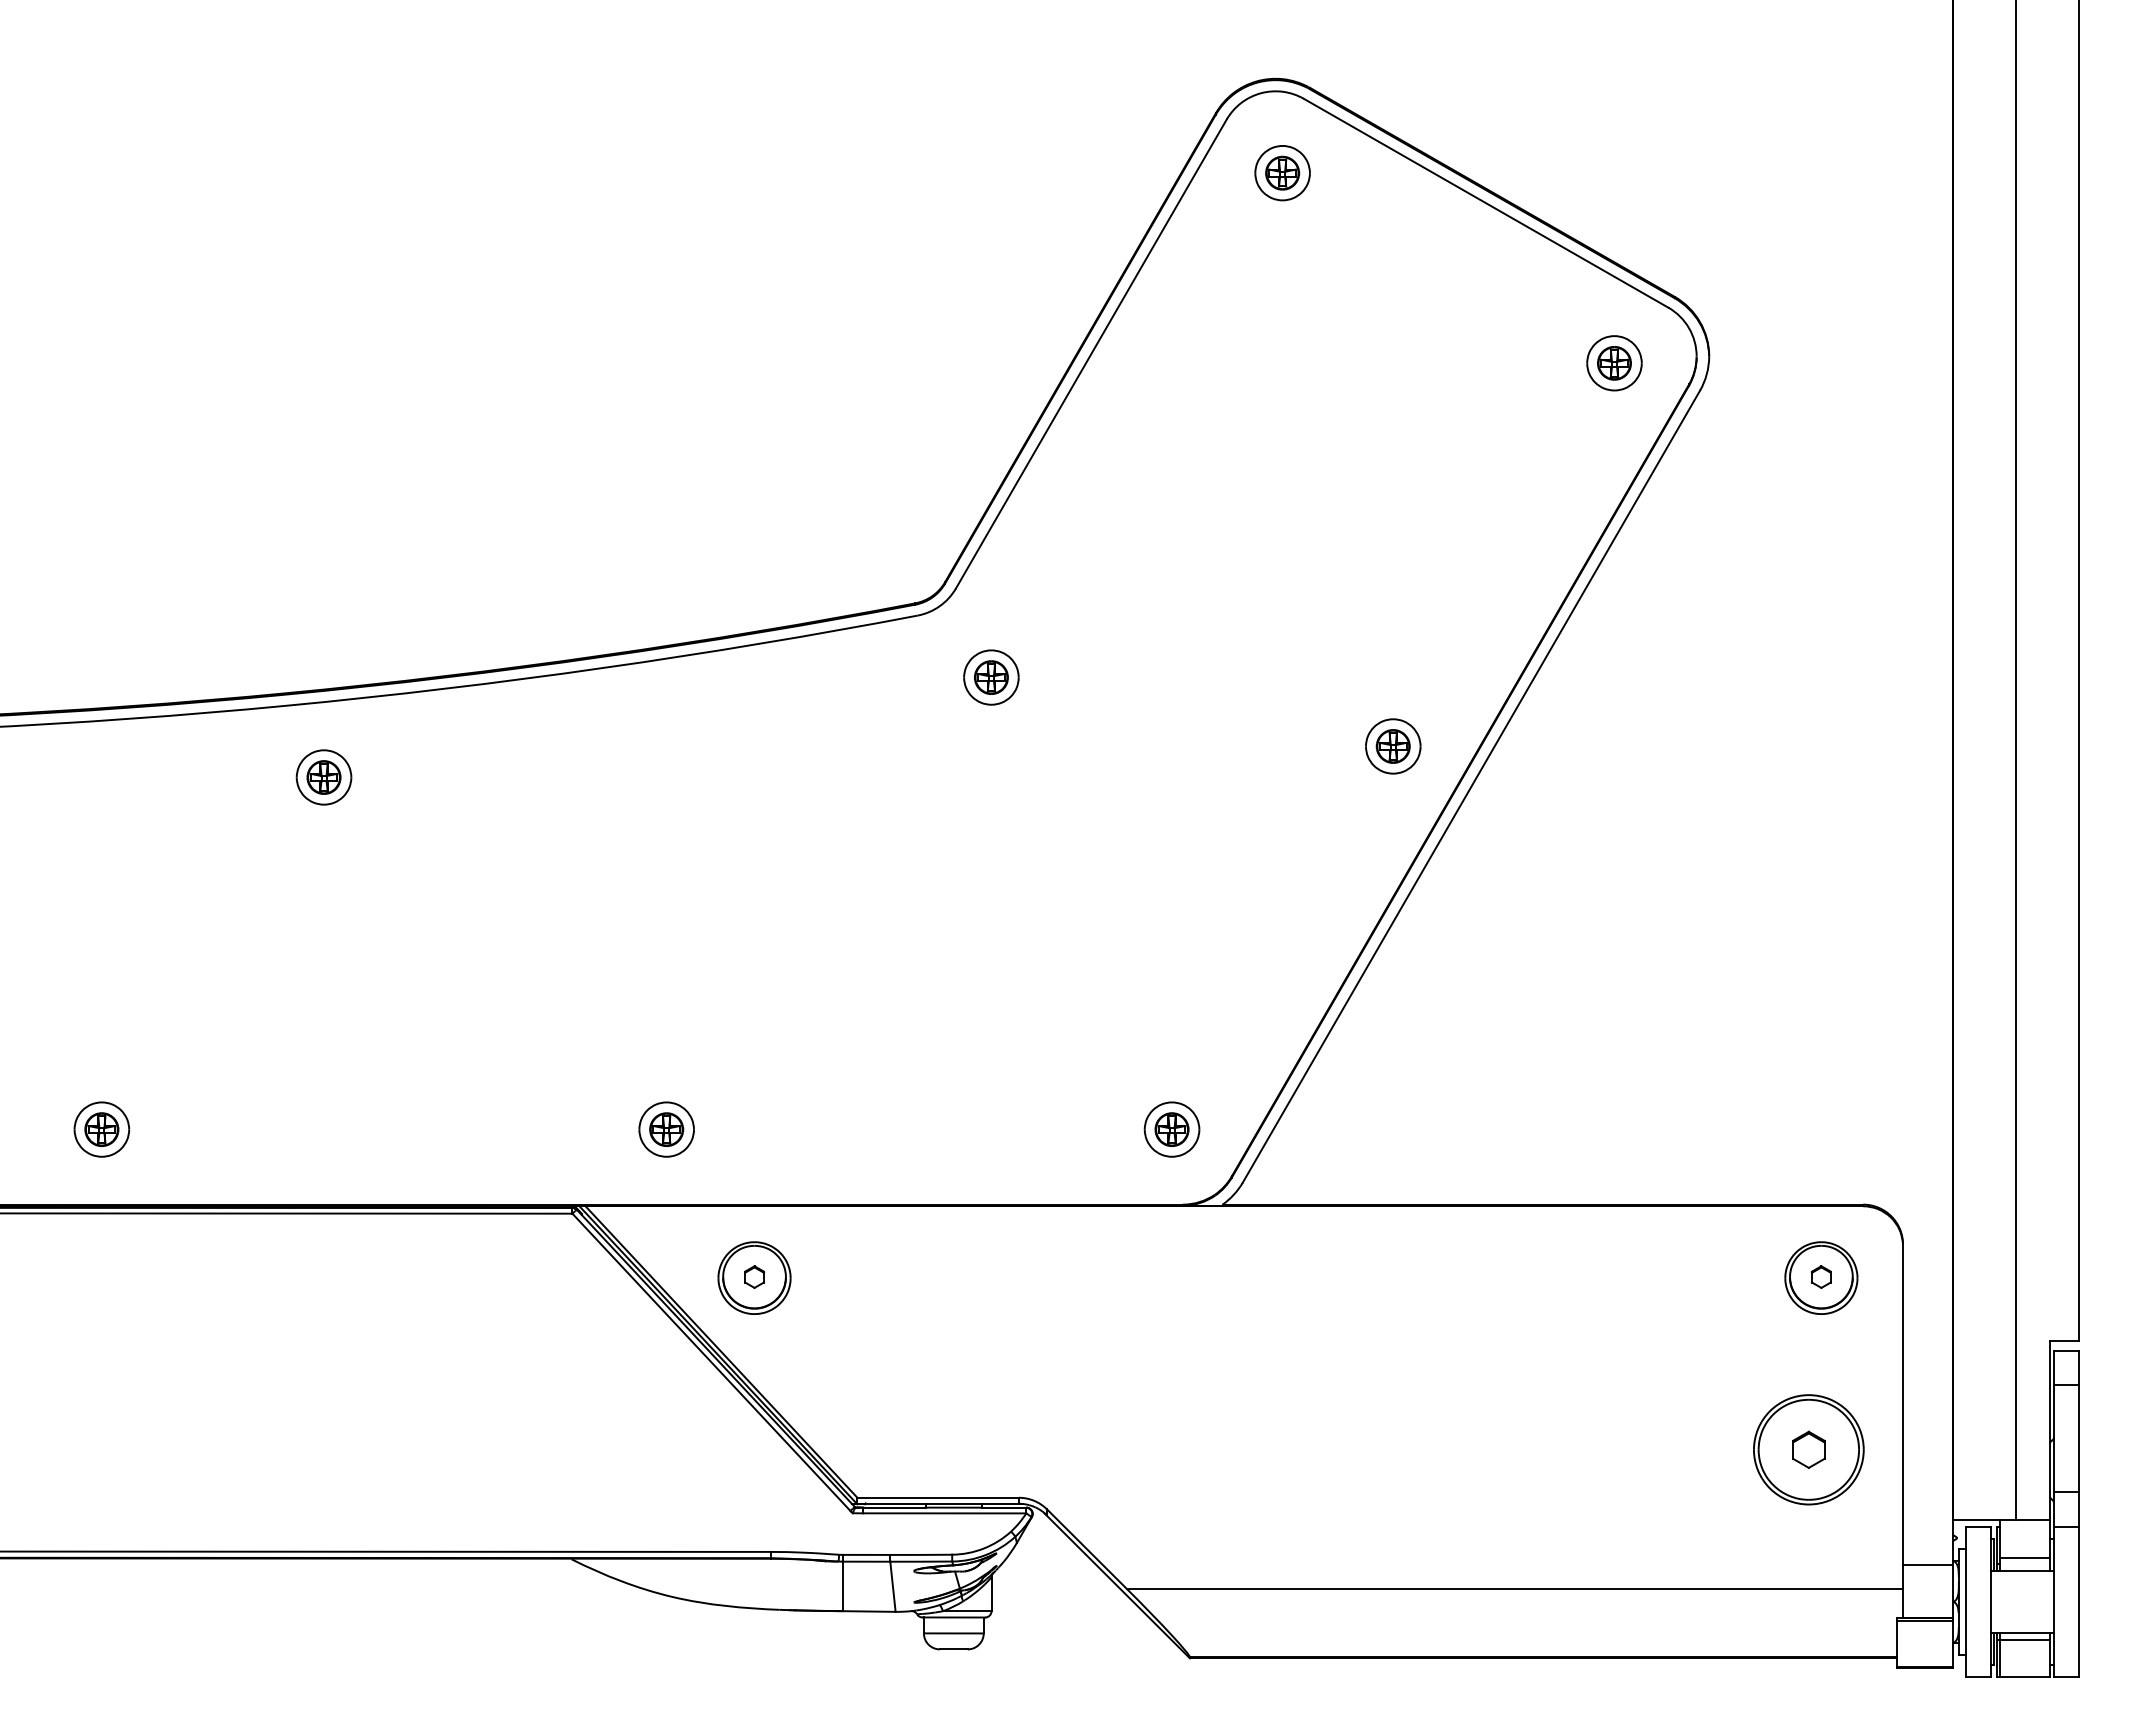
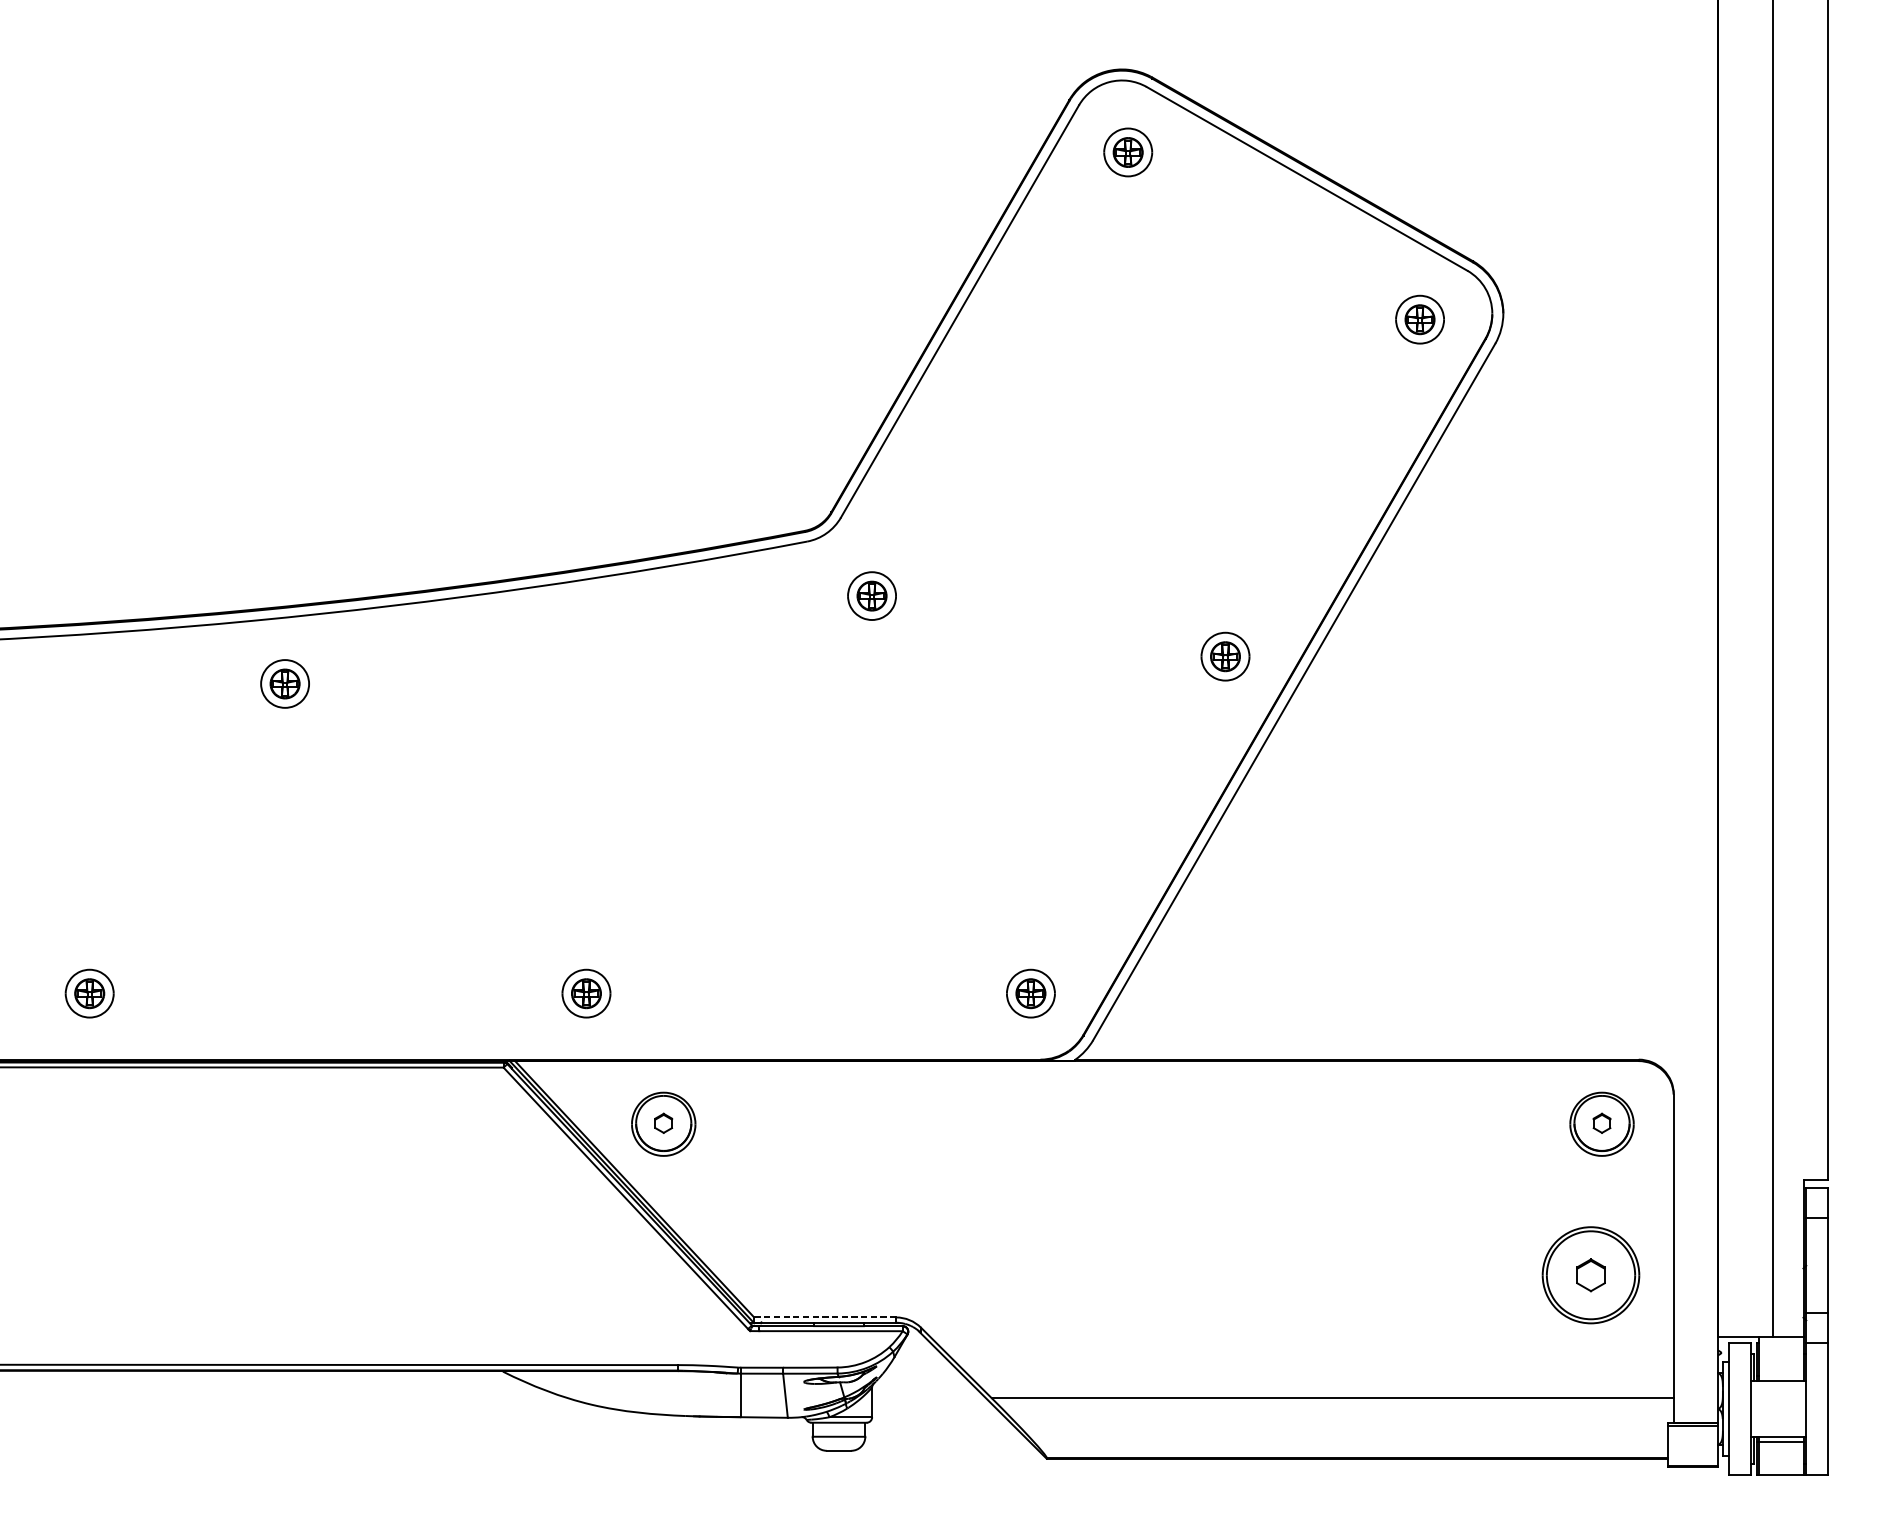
line: (938, 1497) -> (825, 1317), solid -> dashed
line: (2025, 1557) -> (1781, 1369), removed
line: (1927, 1565) -> (1695, 1377), removed

